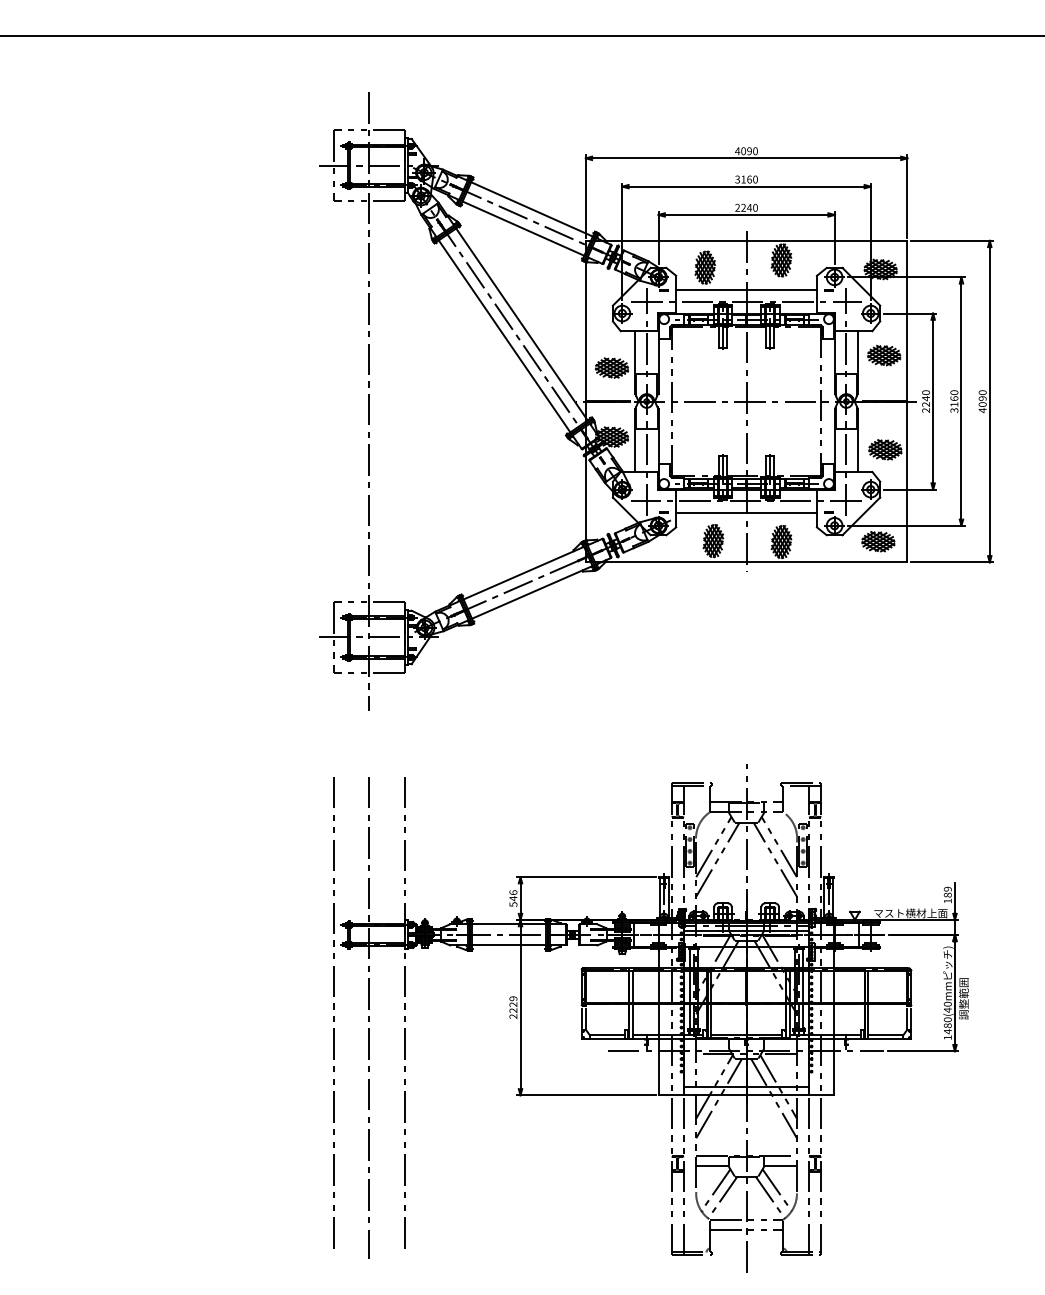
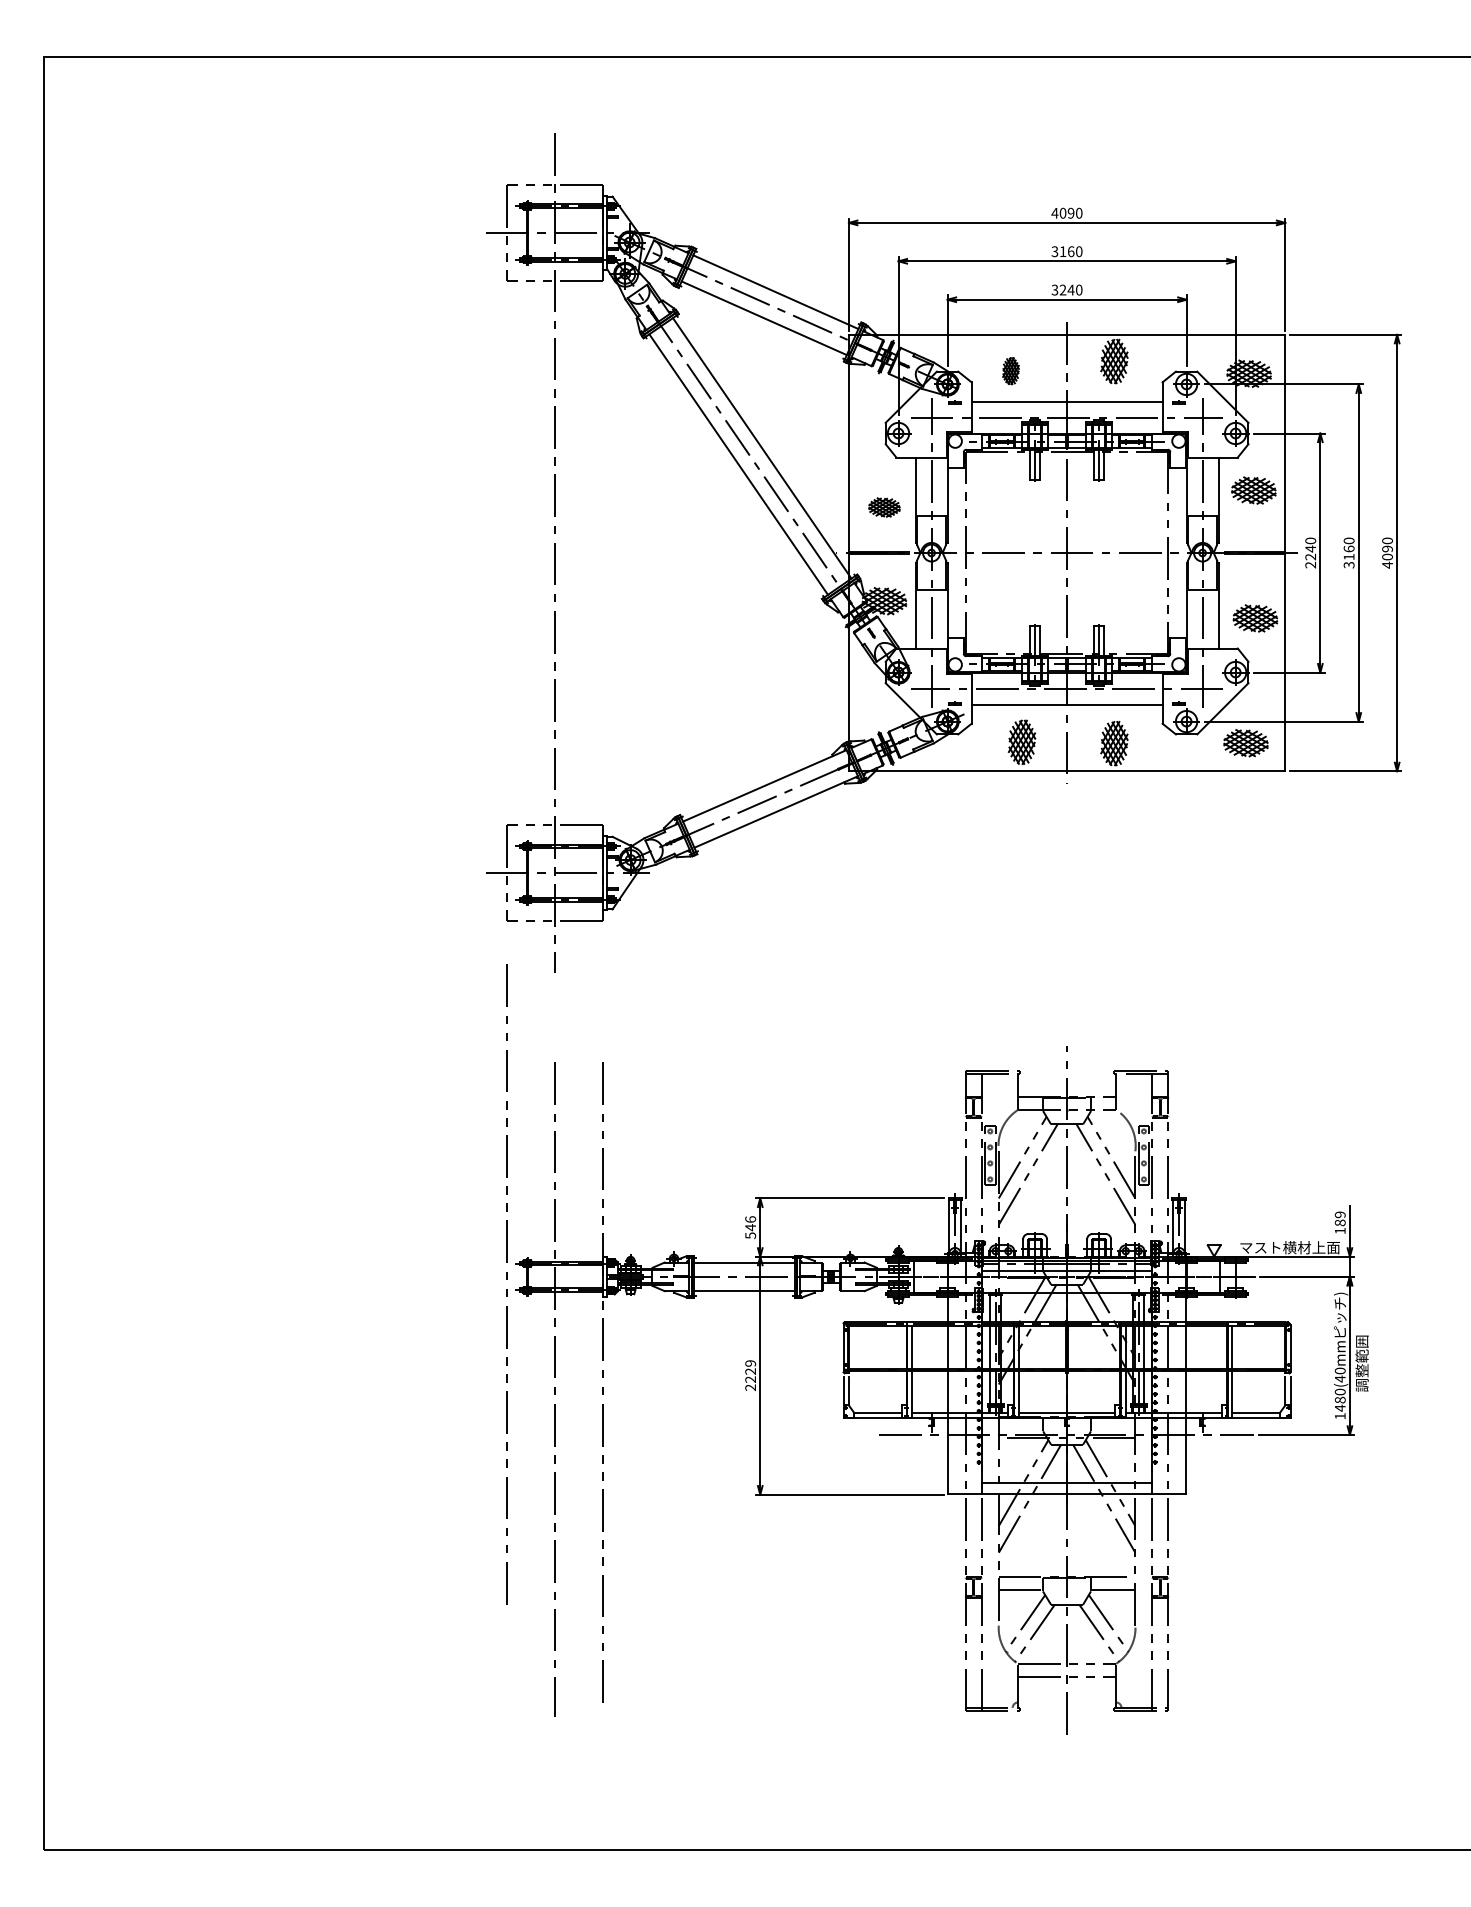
text: (737, 208) -> (1054, 290), 2240 -> 3240
part: (704, 267) -> (1010, 370), size x0.6
part: (612, 368) -> (884, 507), size x0.7
line: (333, 1009) -> (506, 1279), moved

